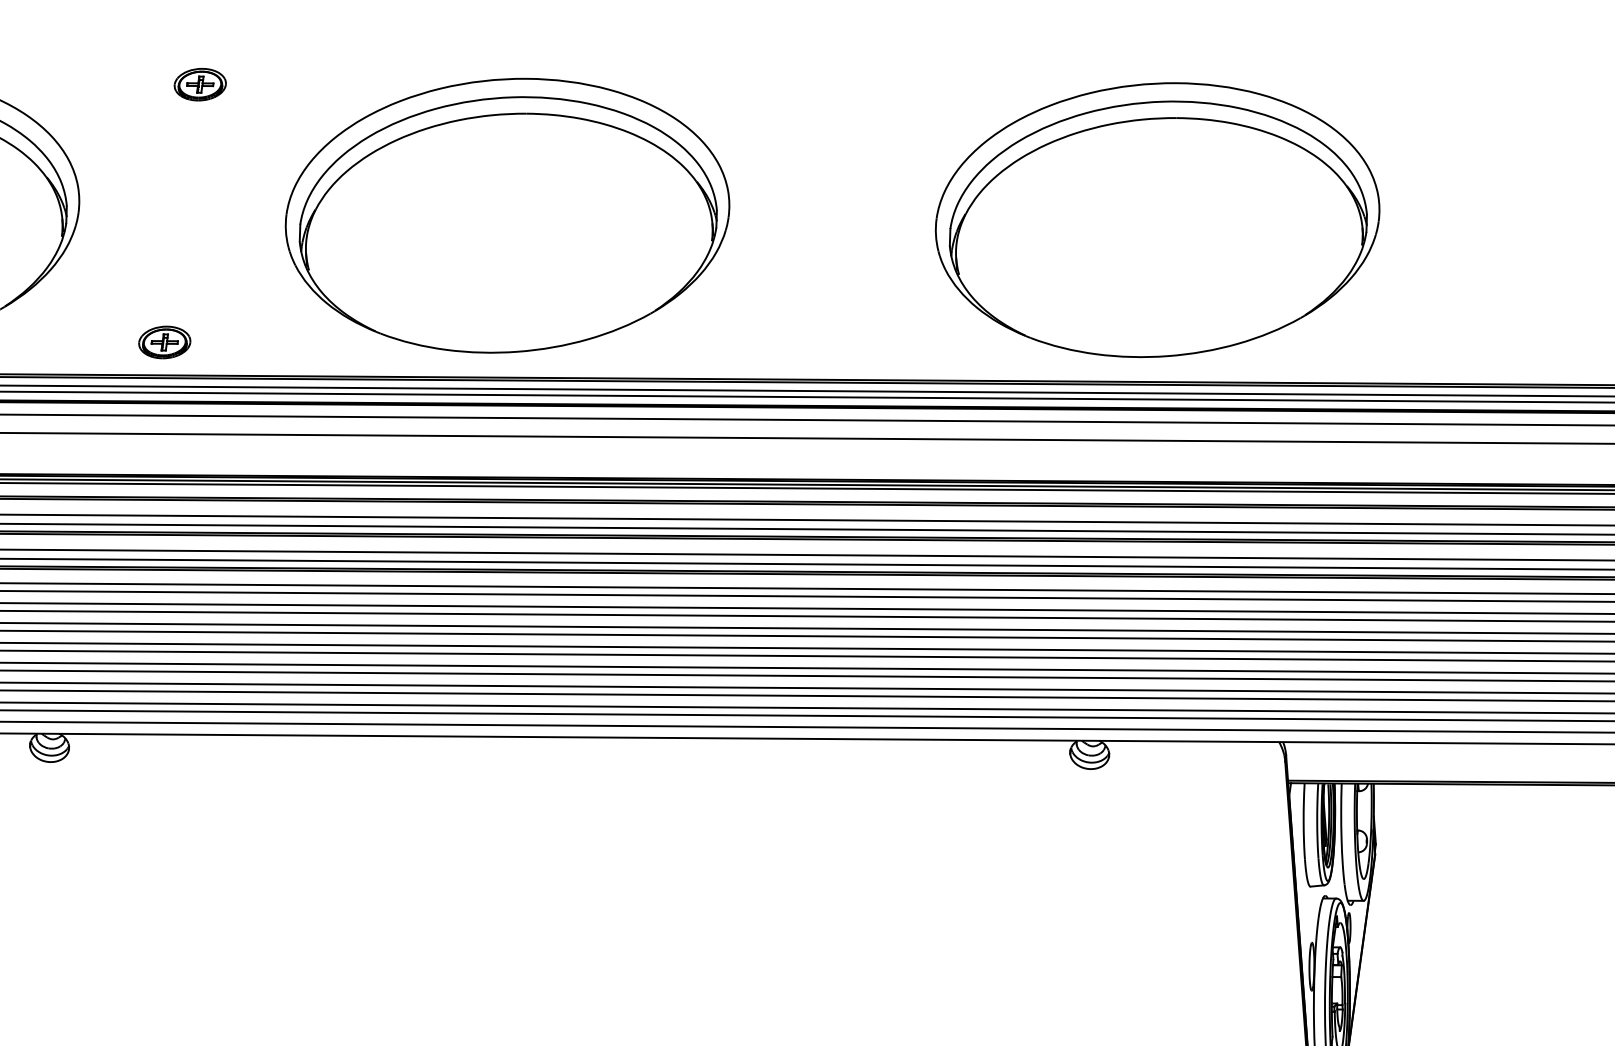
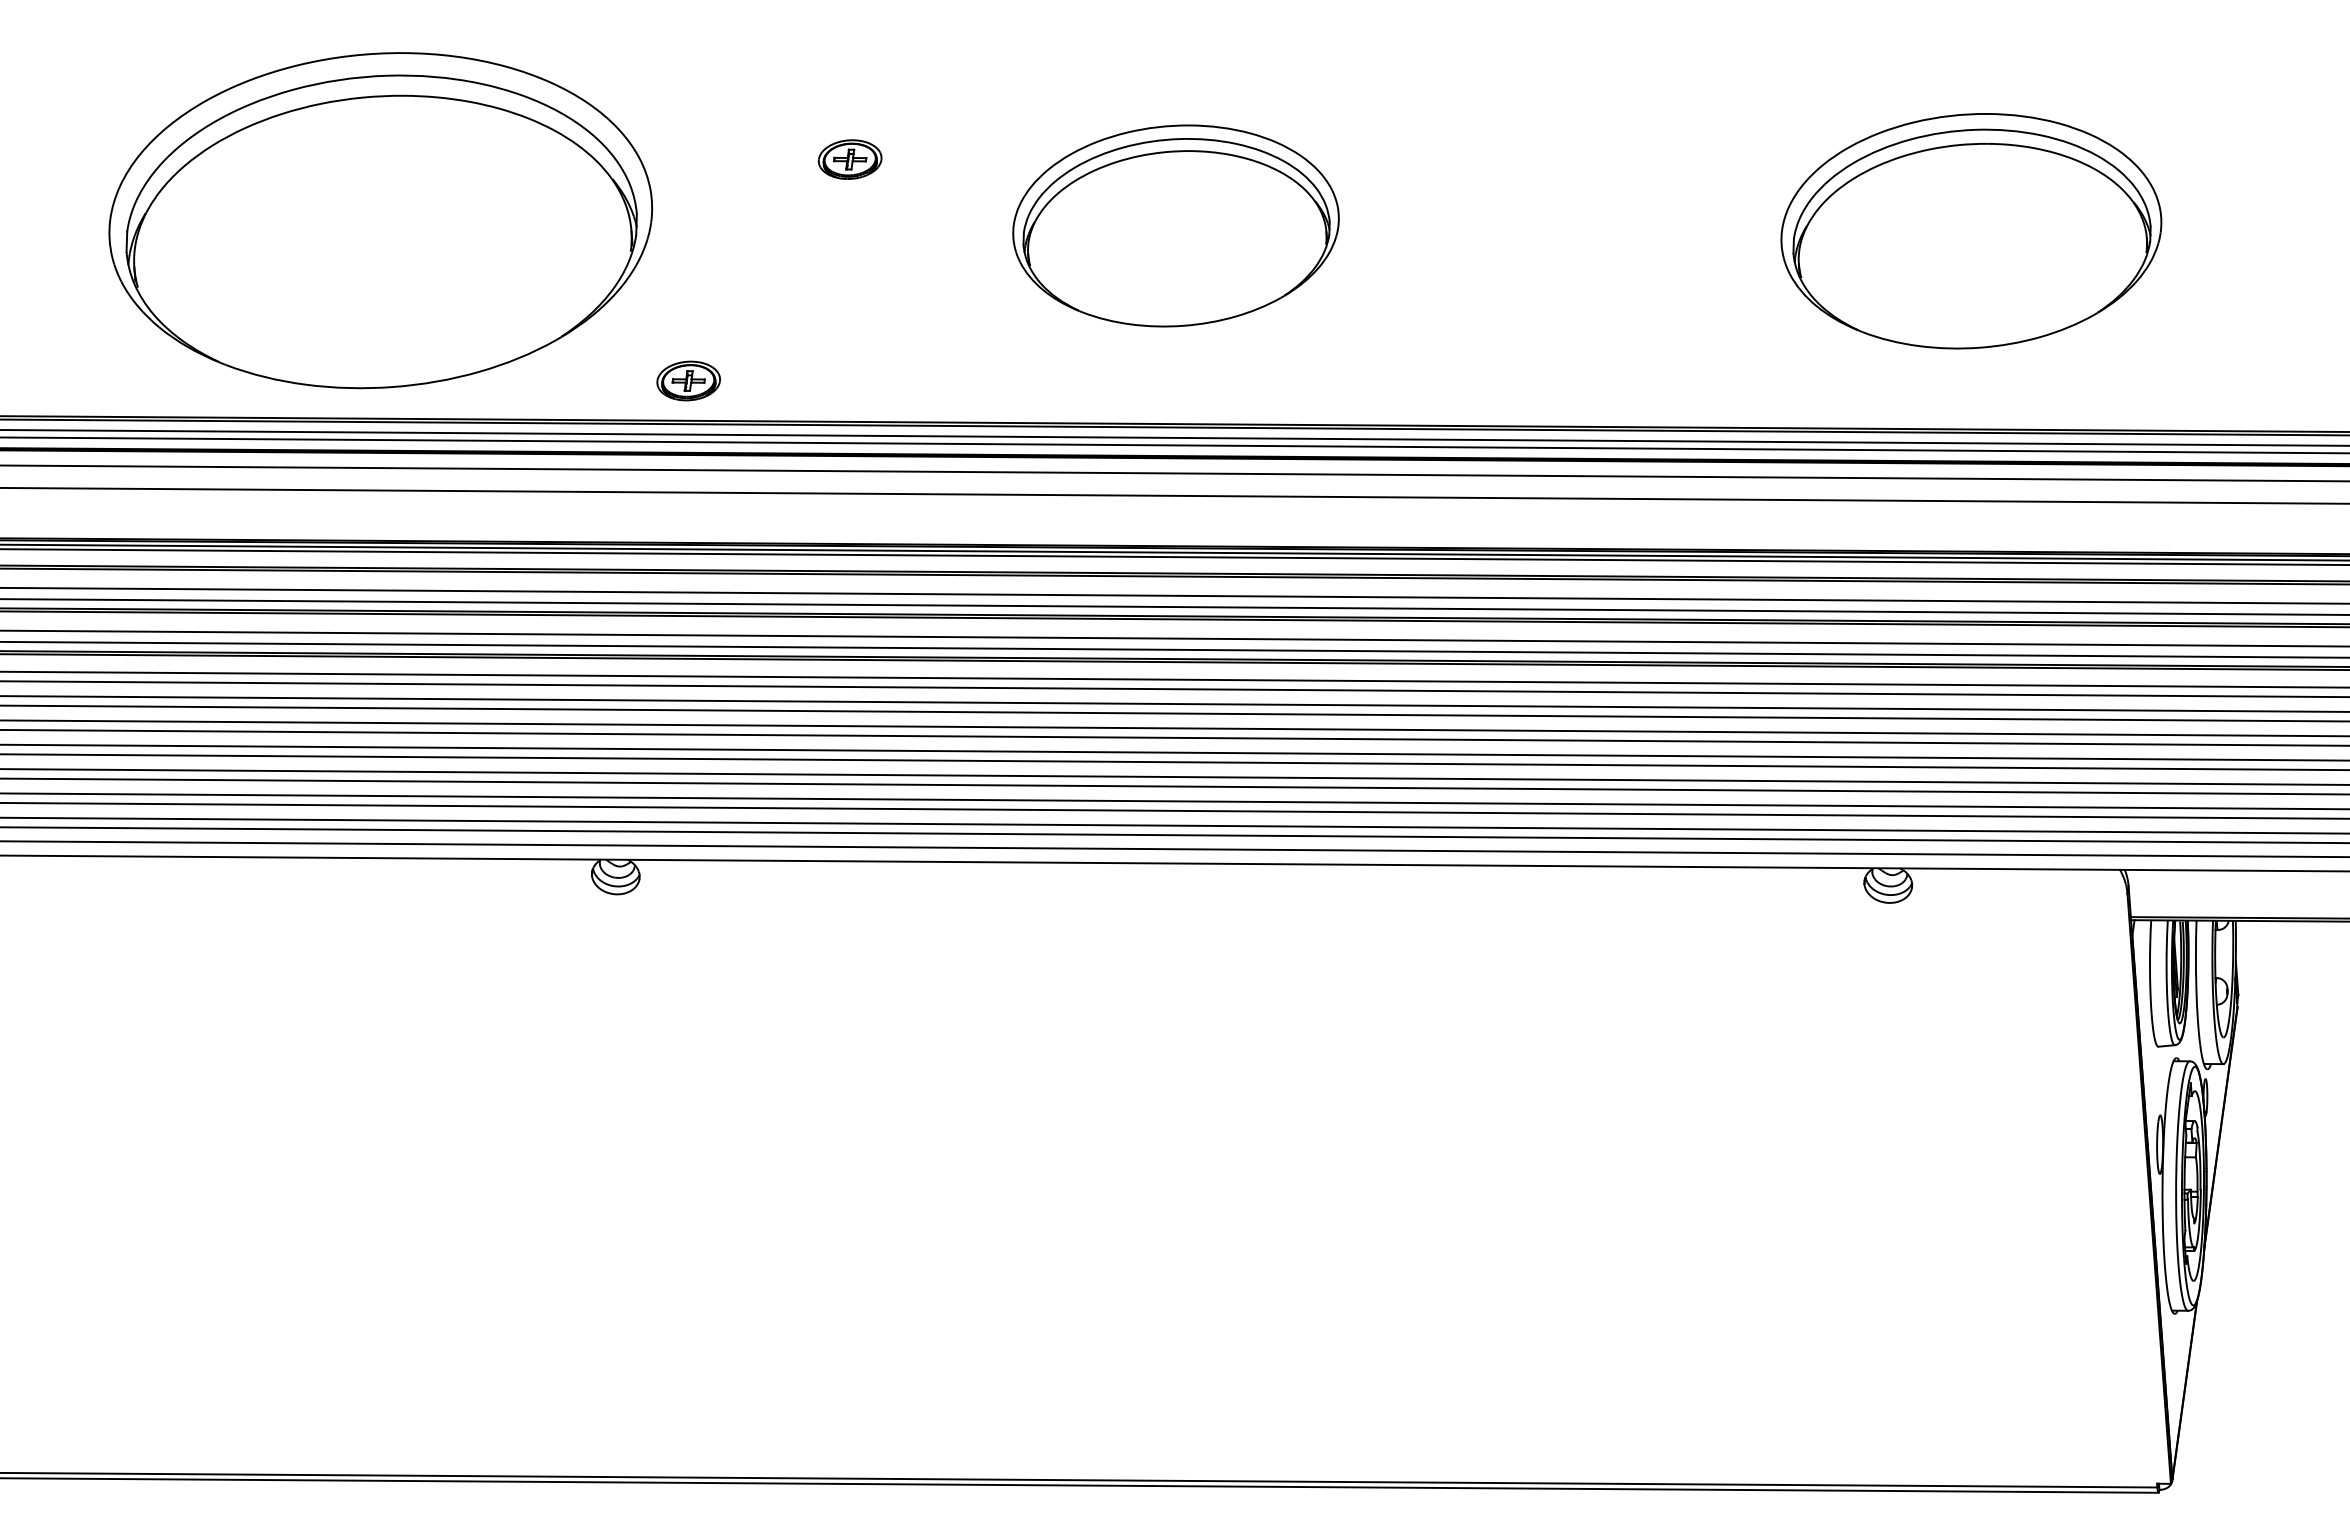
part: (199, 84) -> (849, 159), moved
part: (507, 215) -> (1175, 225), size x0.6
part: (1157, 219) -> (1971, 230), size x0.7
part: (164, 342) -> (688, 380), moved

